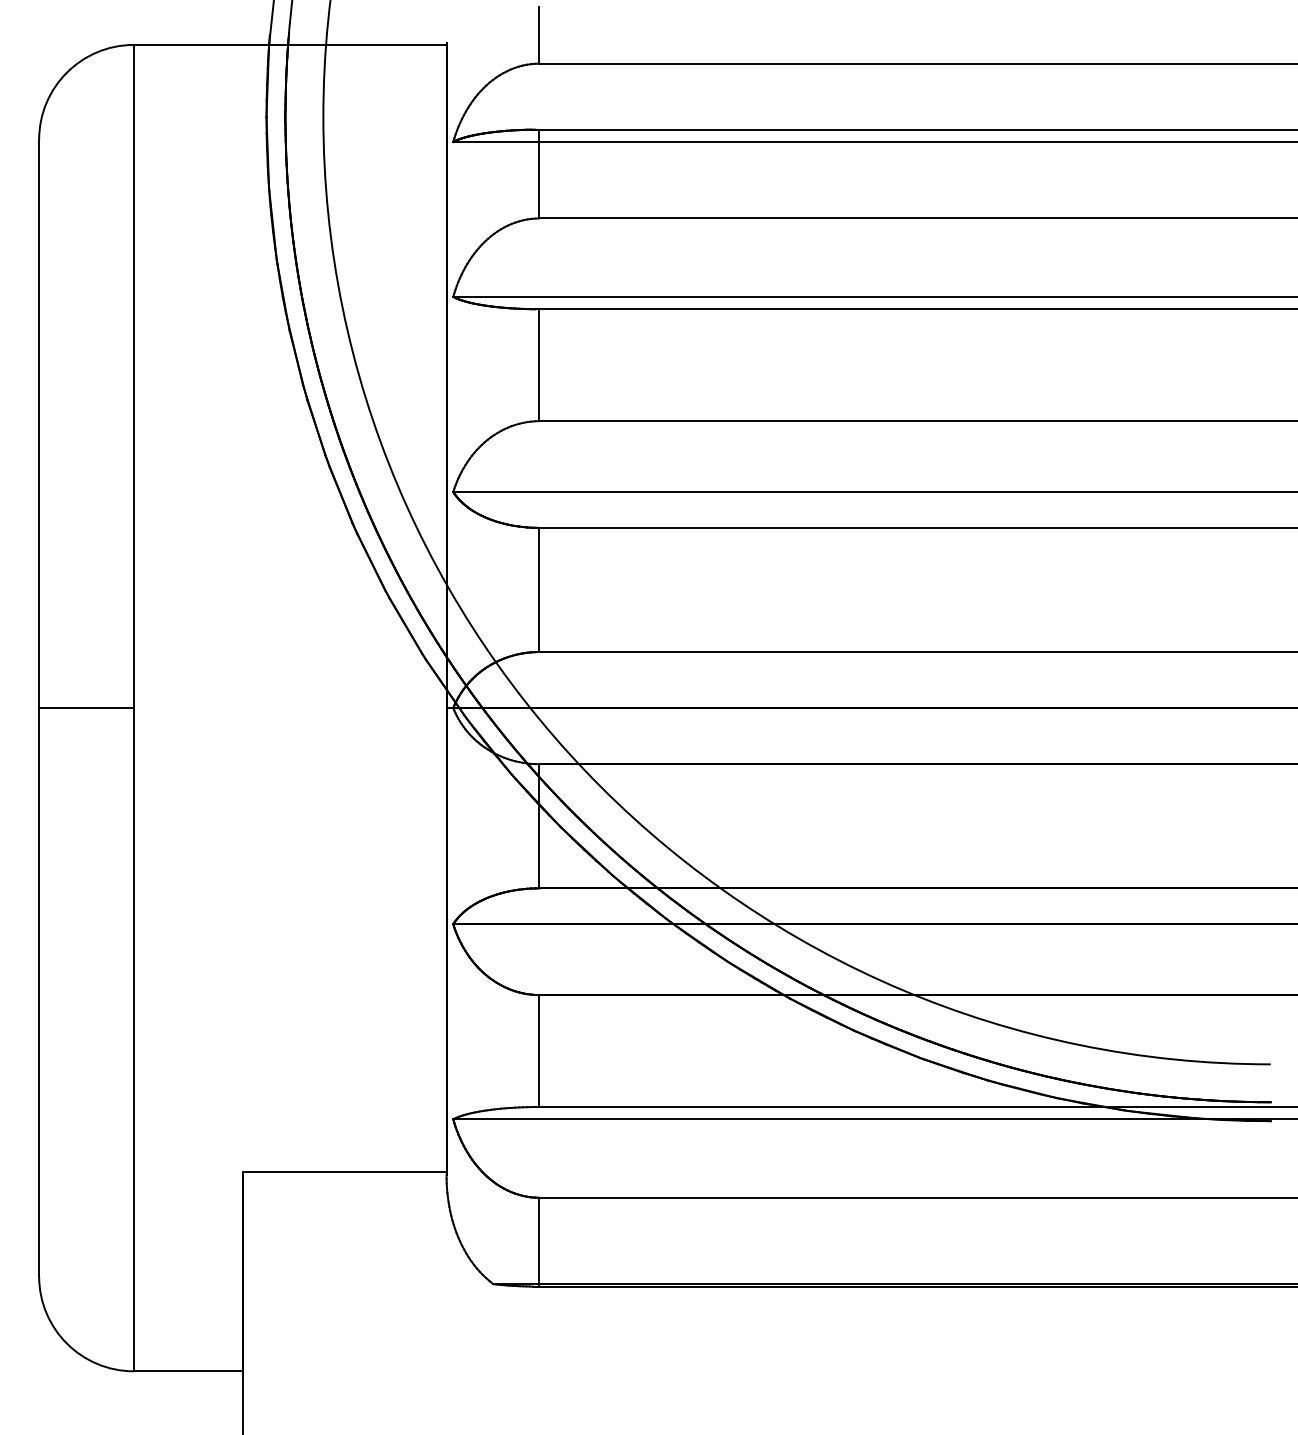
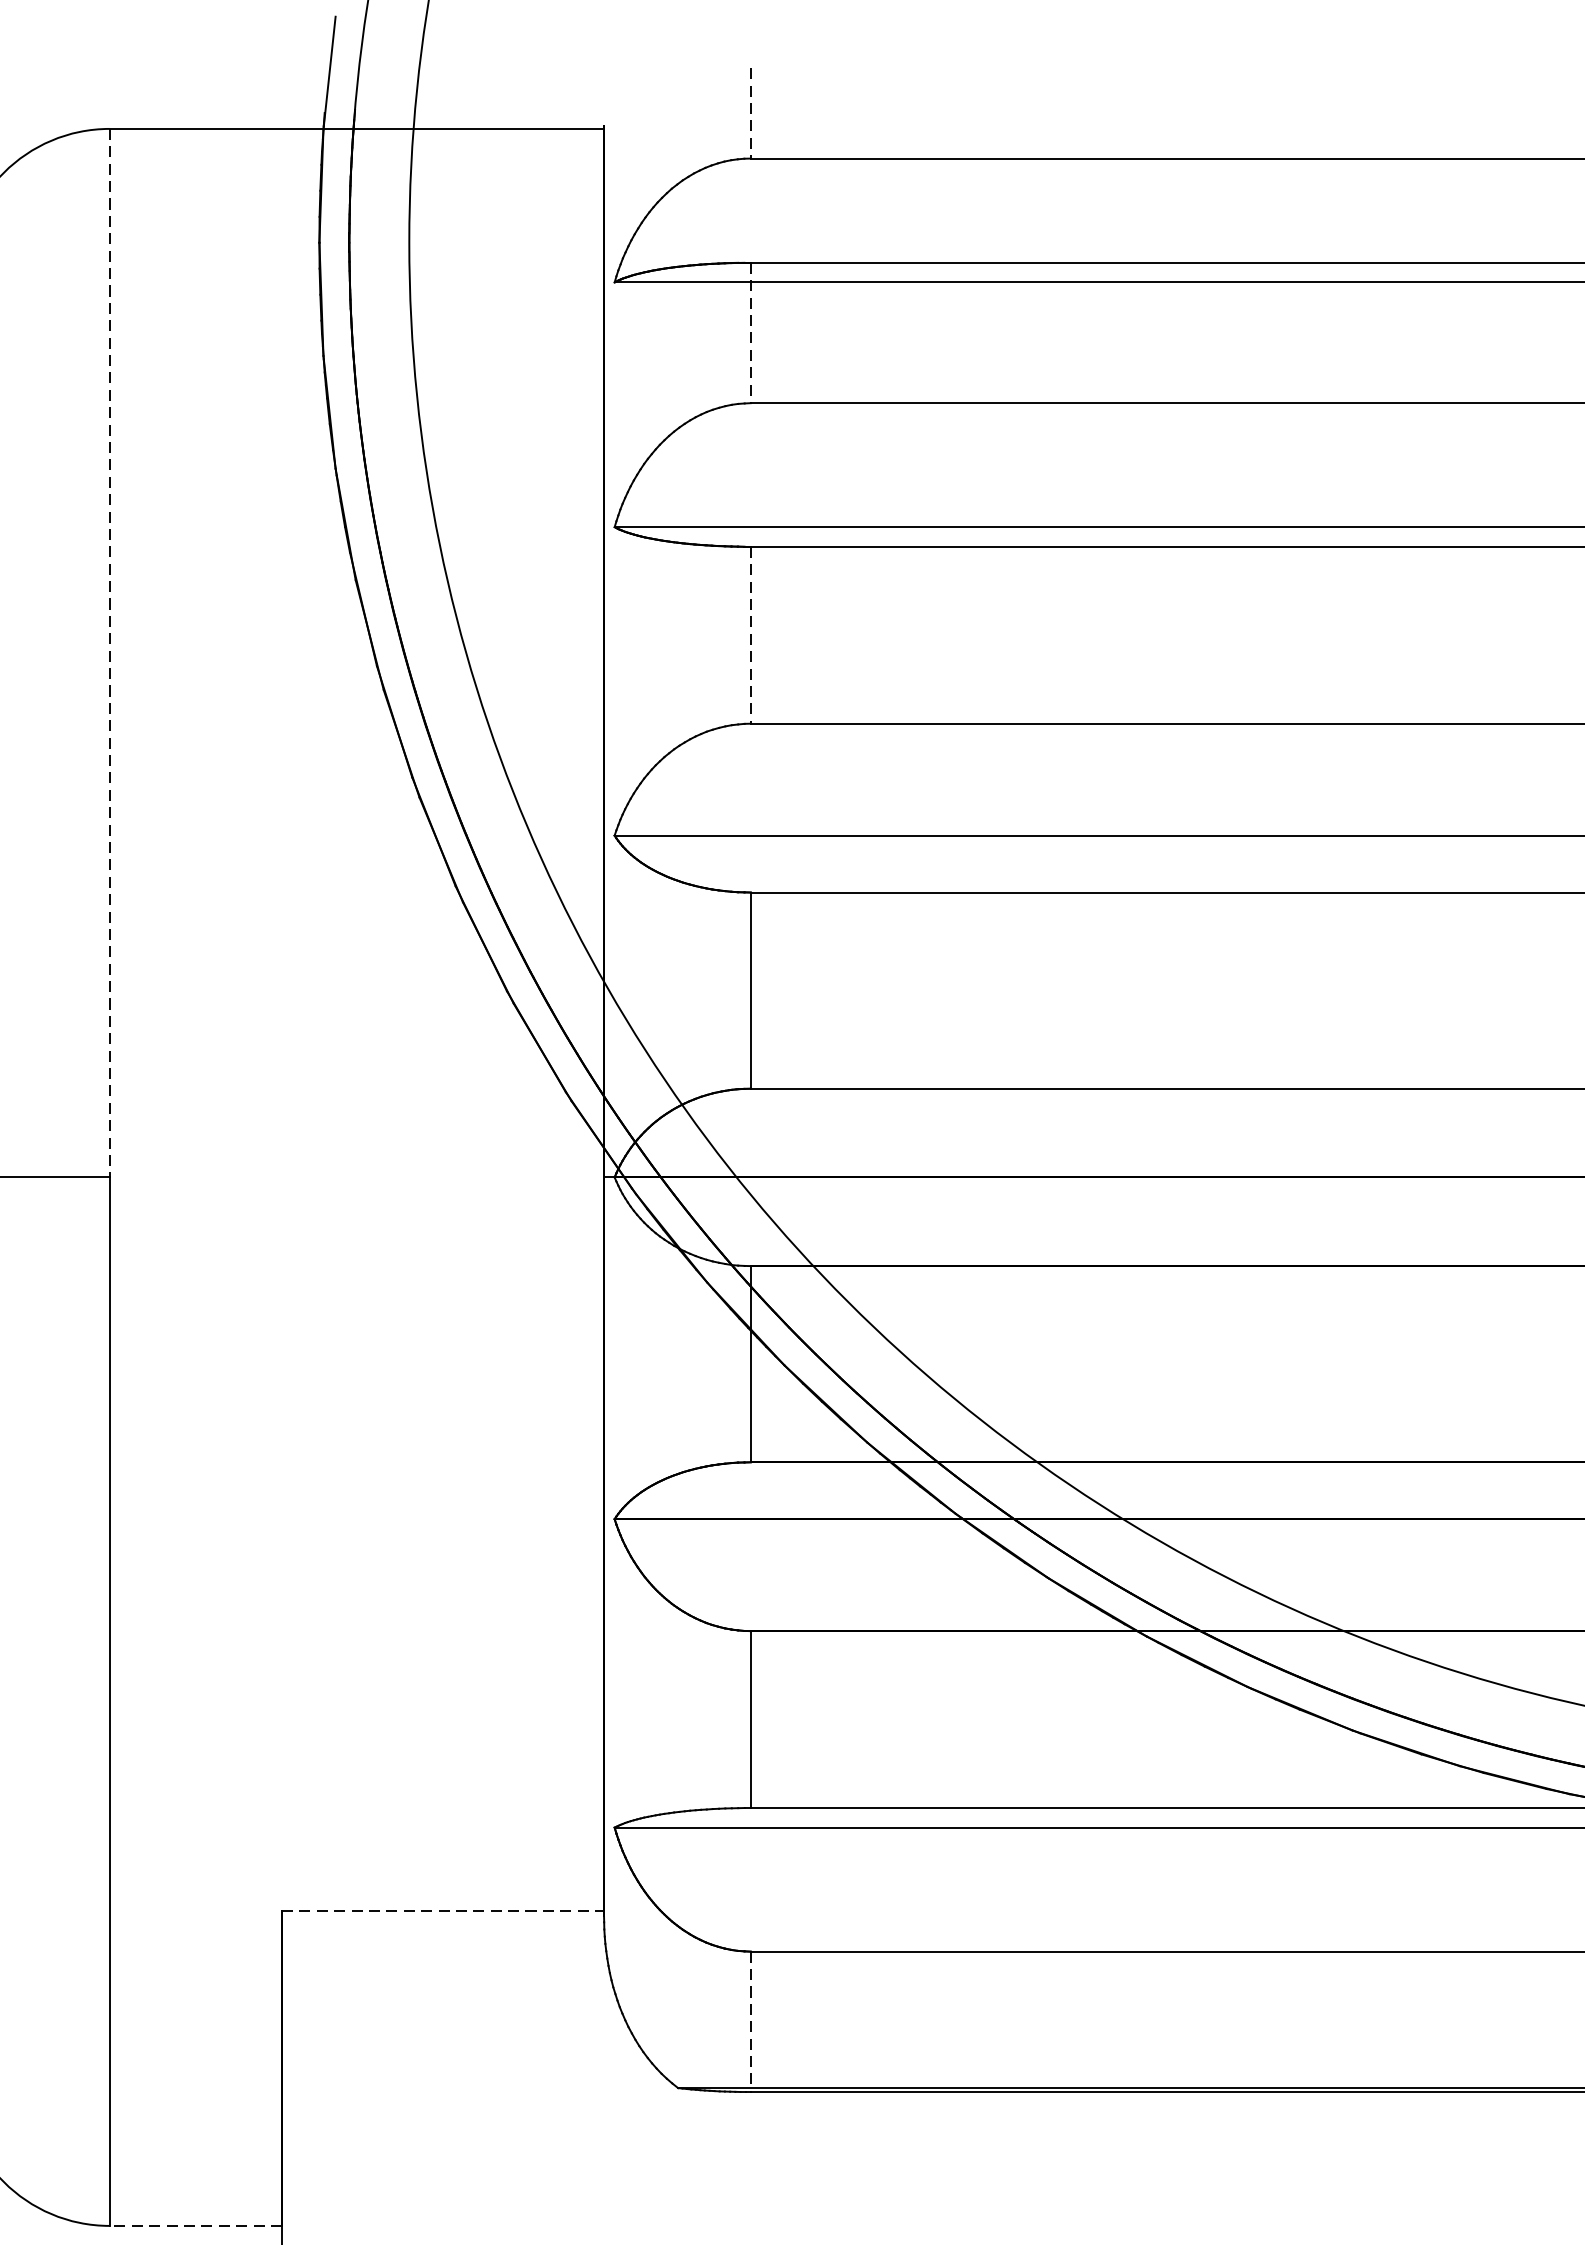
line: (539, 35) -> (750, 113), solid -> dashed
line: (539, 174) -> (750, 333), solid -> dashed
line: (539, 365) -> (750, 635), solid -> dashed
line: (133, 376) -> (109, 653), solid -> dashed
line: (344, 1172) -> (442, 1911), solid -> dashed
line: (539, 1242) -> (750, 2022), solid -> dashed
line: (187, 1371) -> (194, 2226), solid -> dashed

